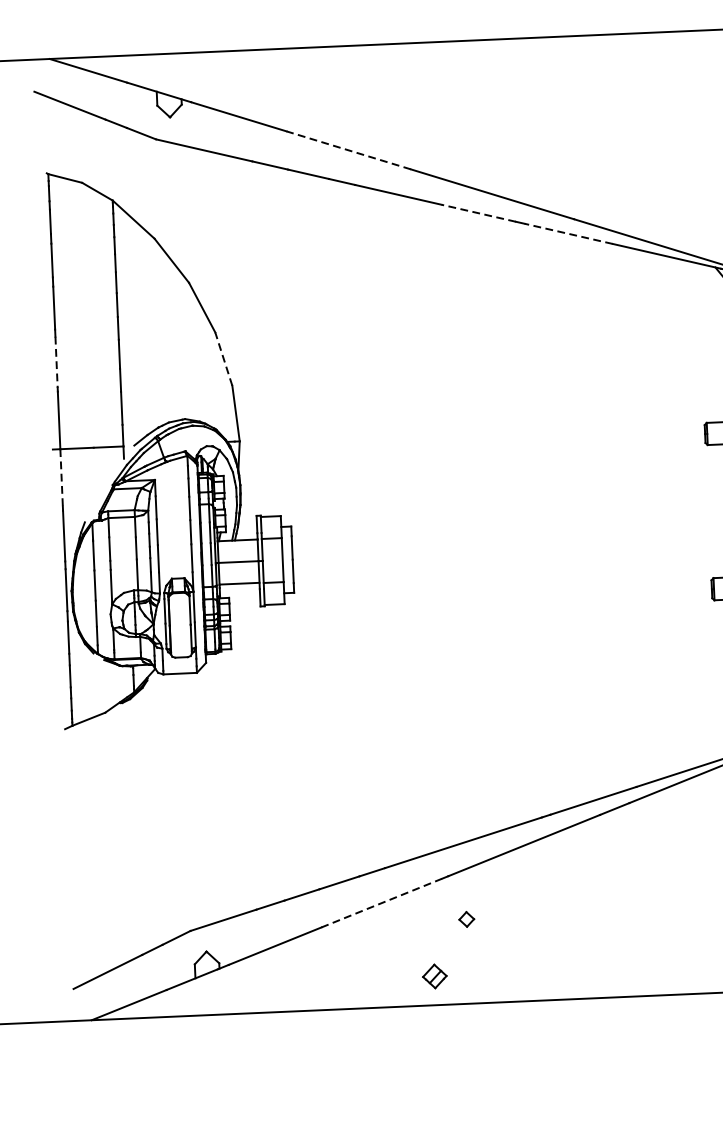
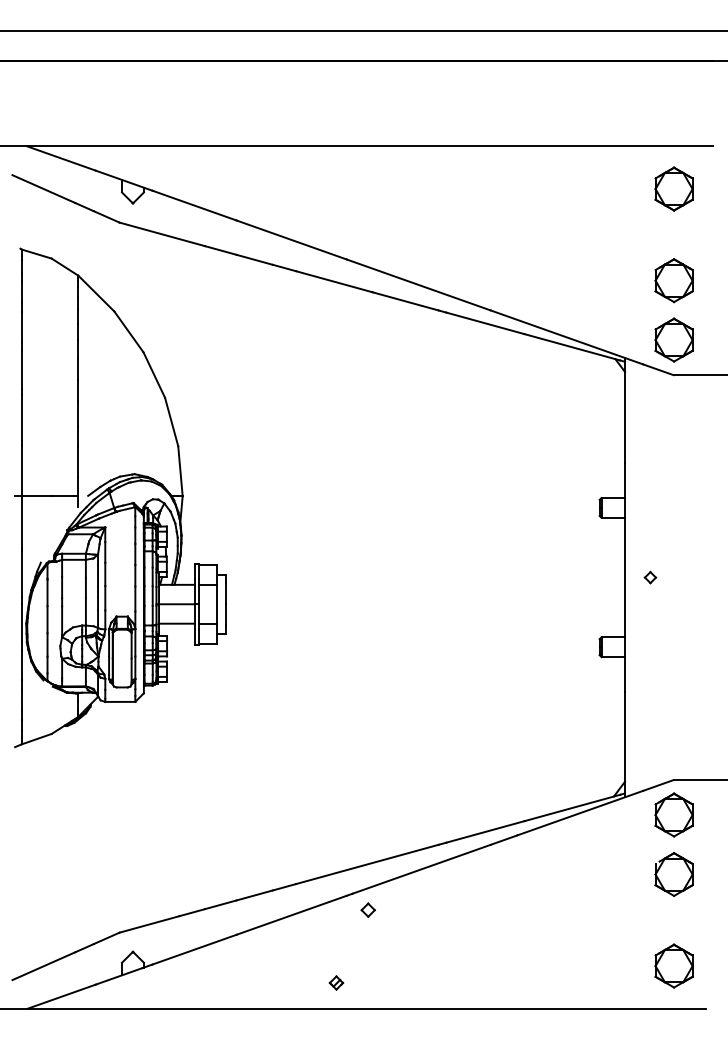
line: (348, 149) -> (291, 239), dashed -> solid
line: (478, 213) -> (405, 301), dashed -> solid
line: (568, 234) -> (485, 323), dashed -> solid
line: (223, 358) -> (171, 421), dashed -> solid
line: (56, 362) -> (21, 418), dashed -> solid
line: (61, 478) -> (21, 522), dashed -> solid
line: (382, 903) -> (292, 915), dashed -> solid
part: (465, 918) -> (367, 909), moved
part: (434, 975) -> (336, 982), size x0.62

